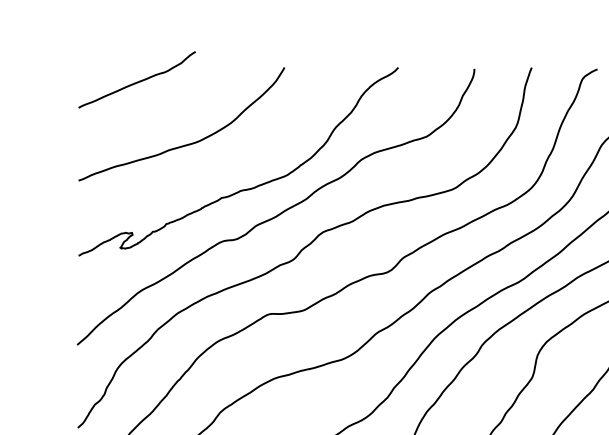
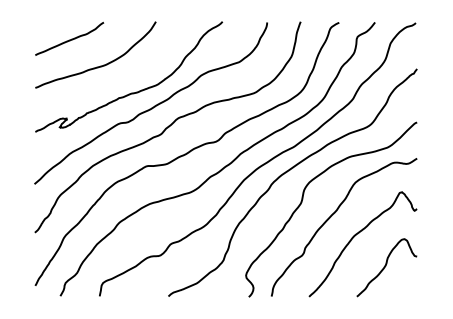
curve: (136, 80) -> (69, 39), moved

